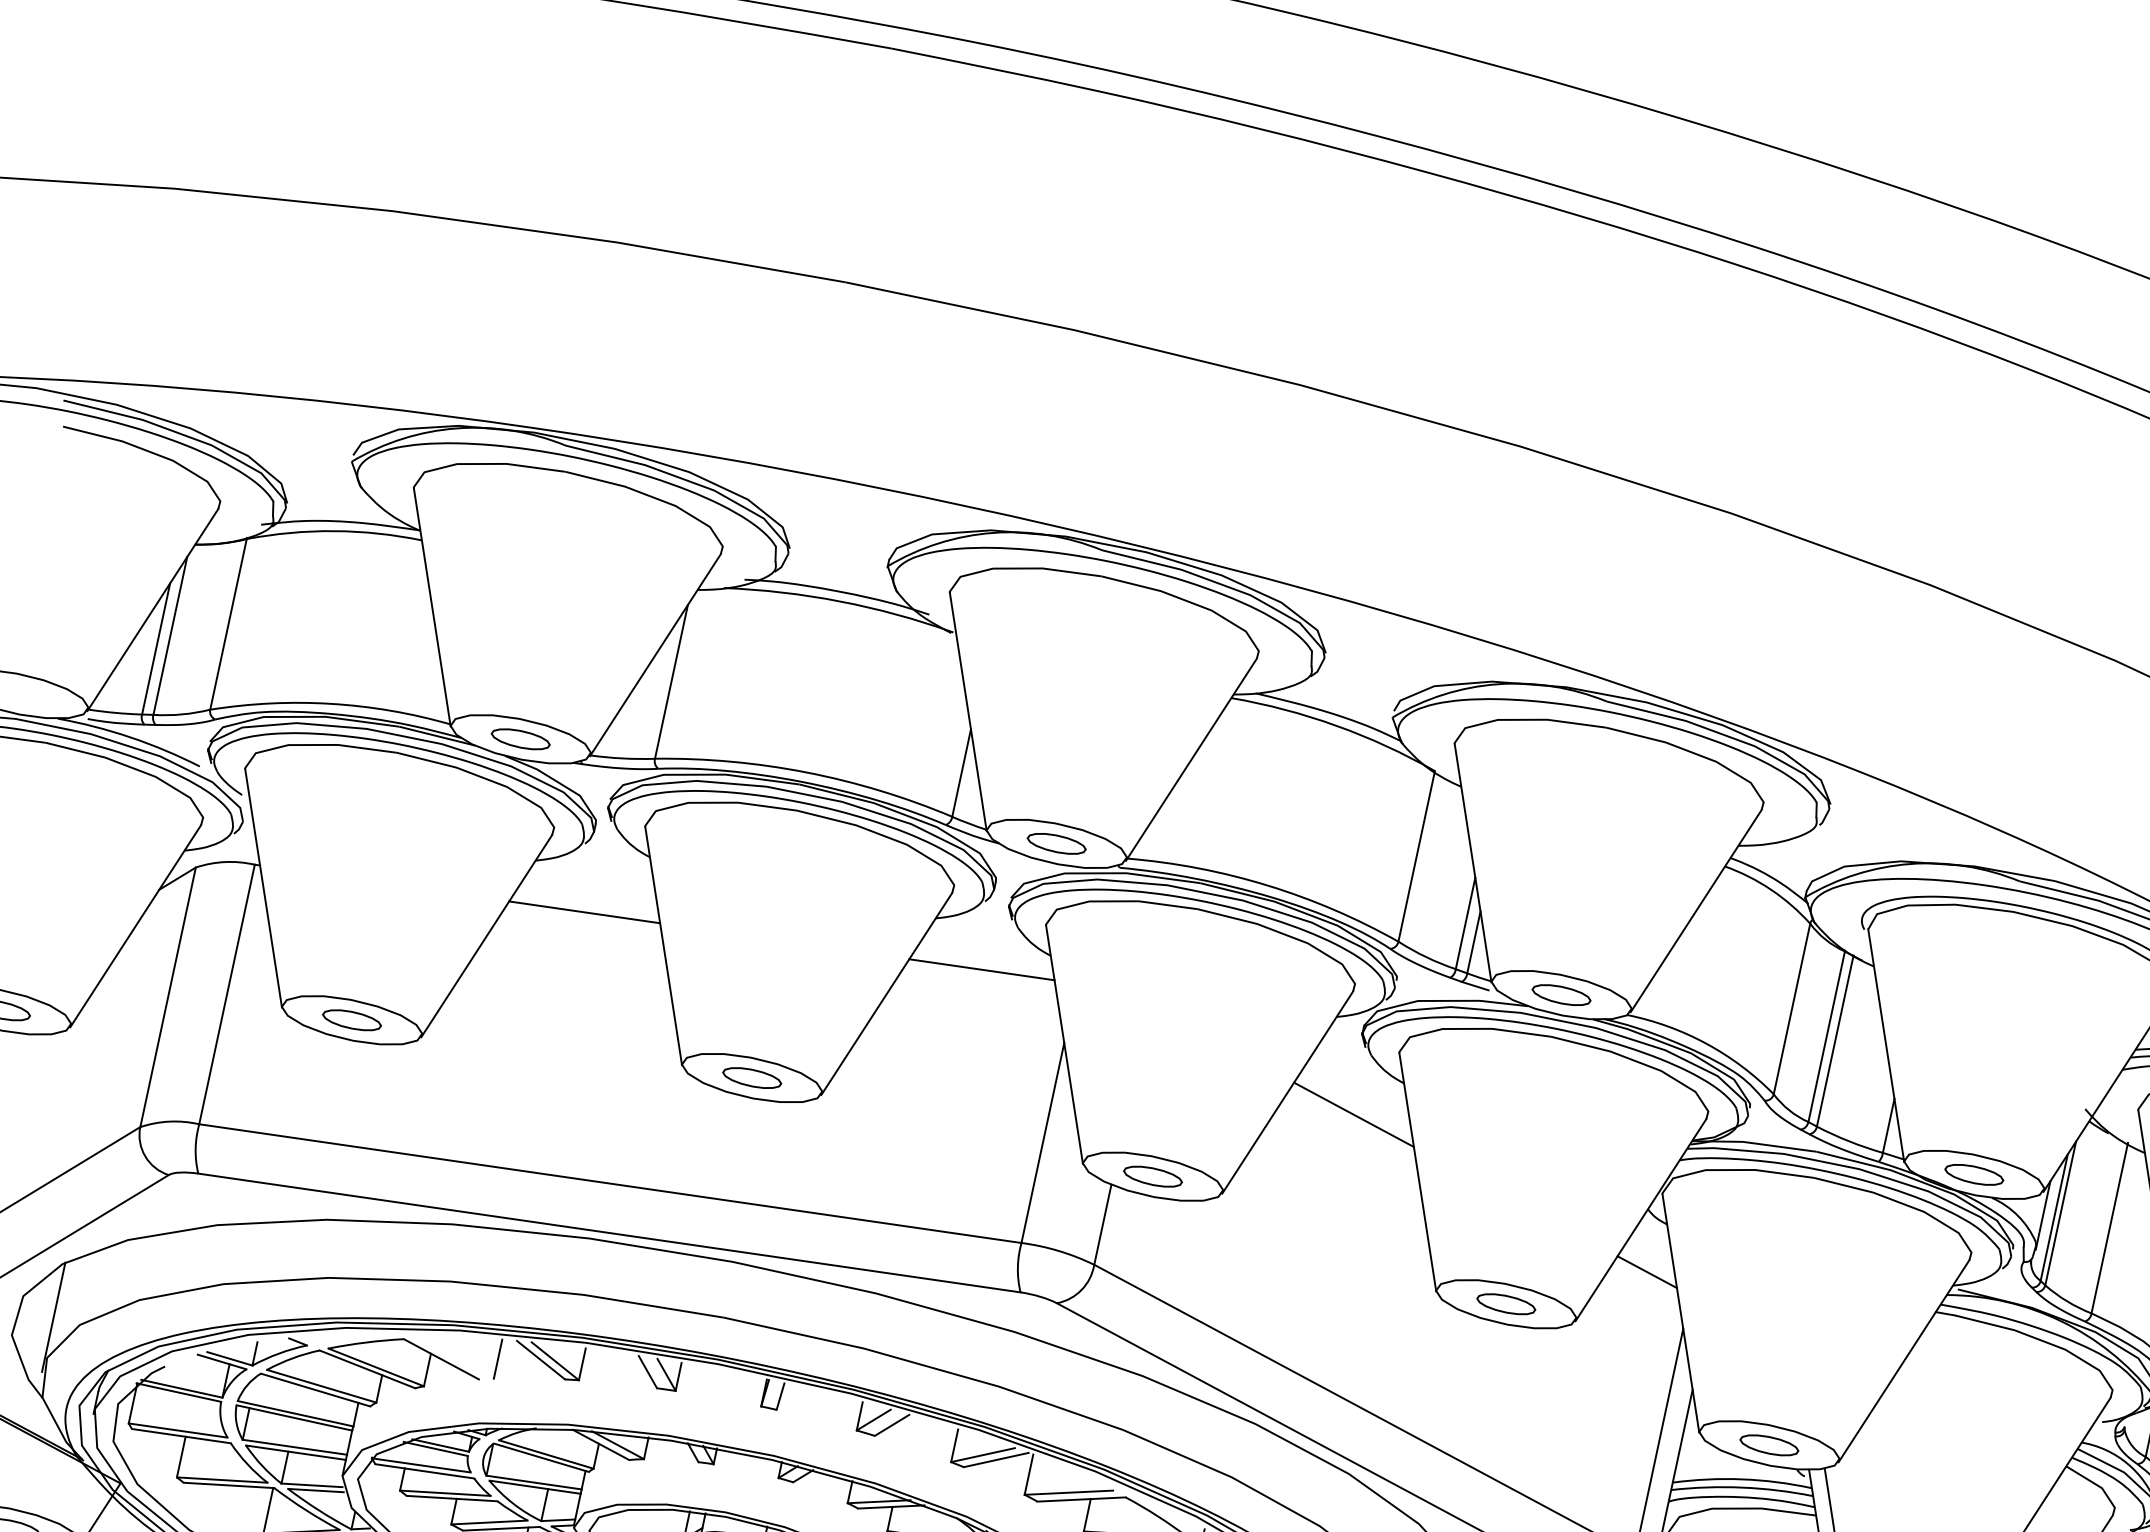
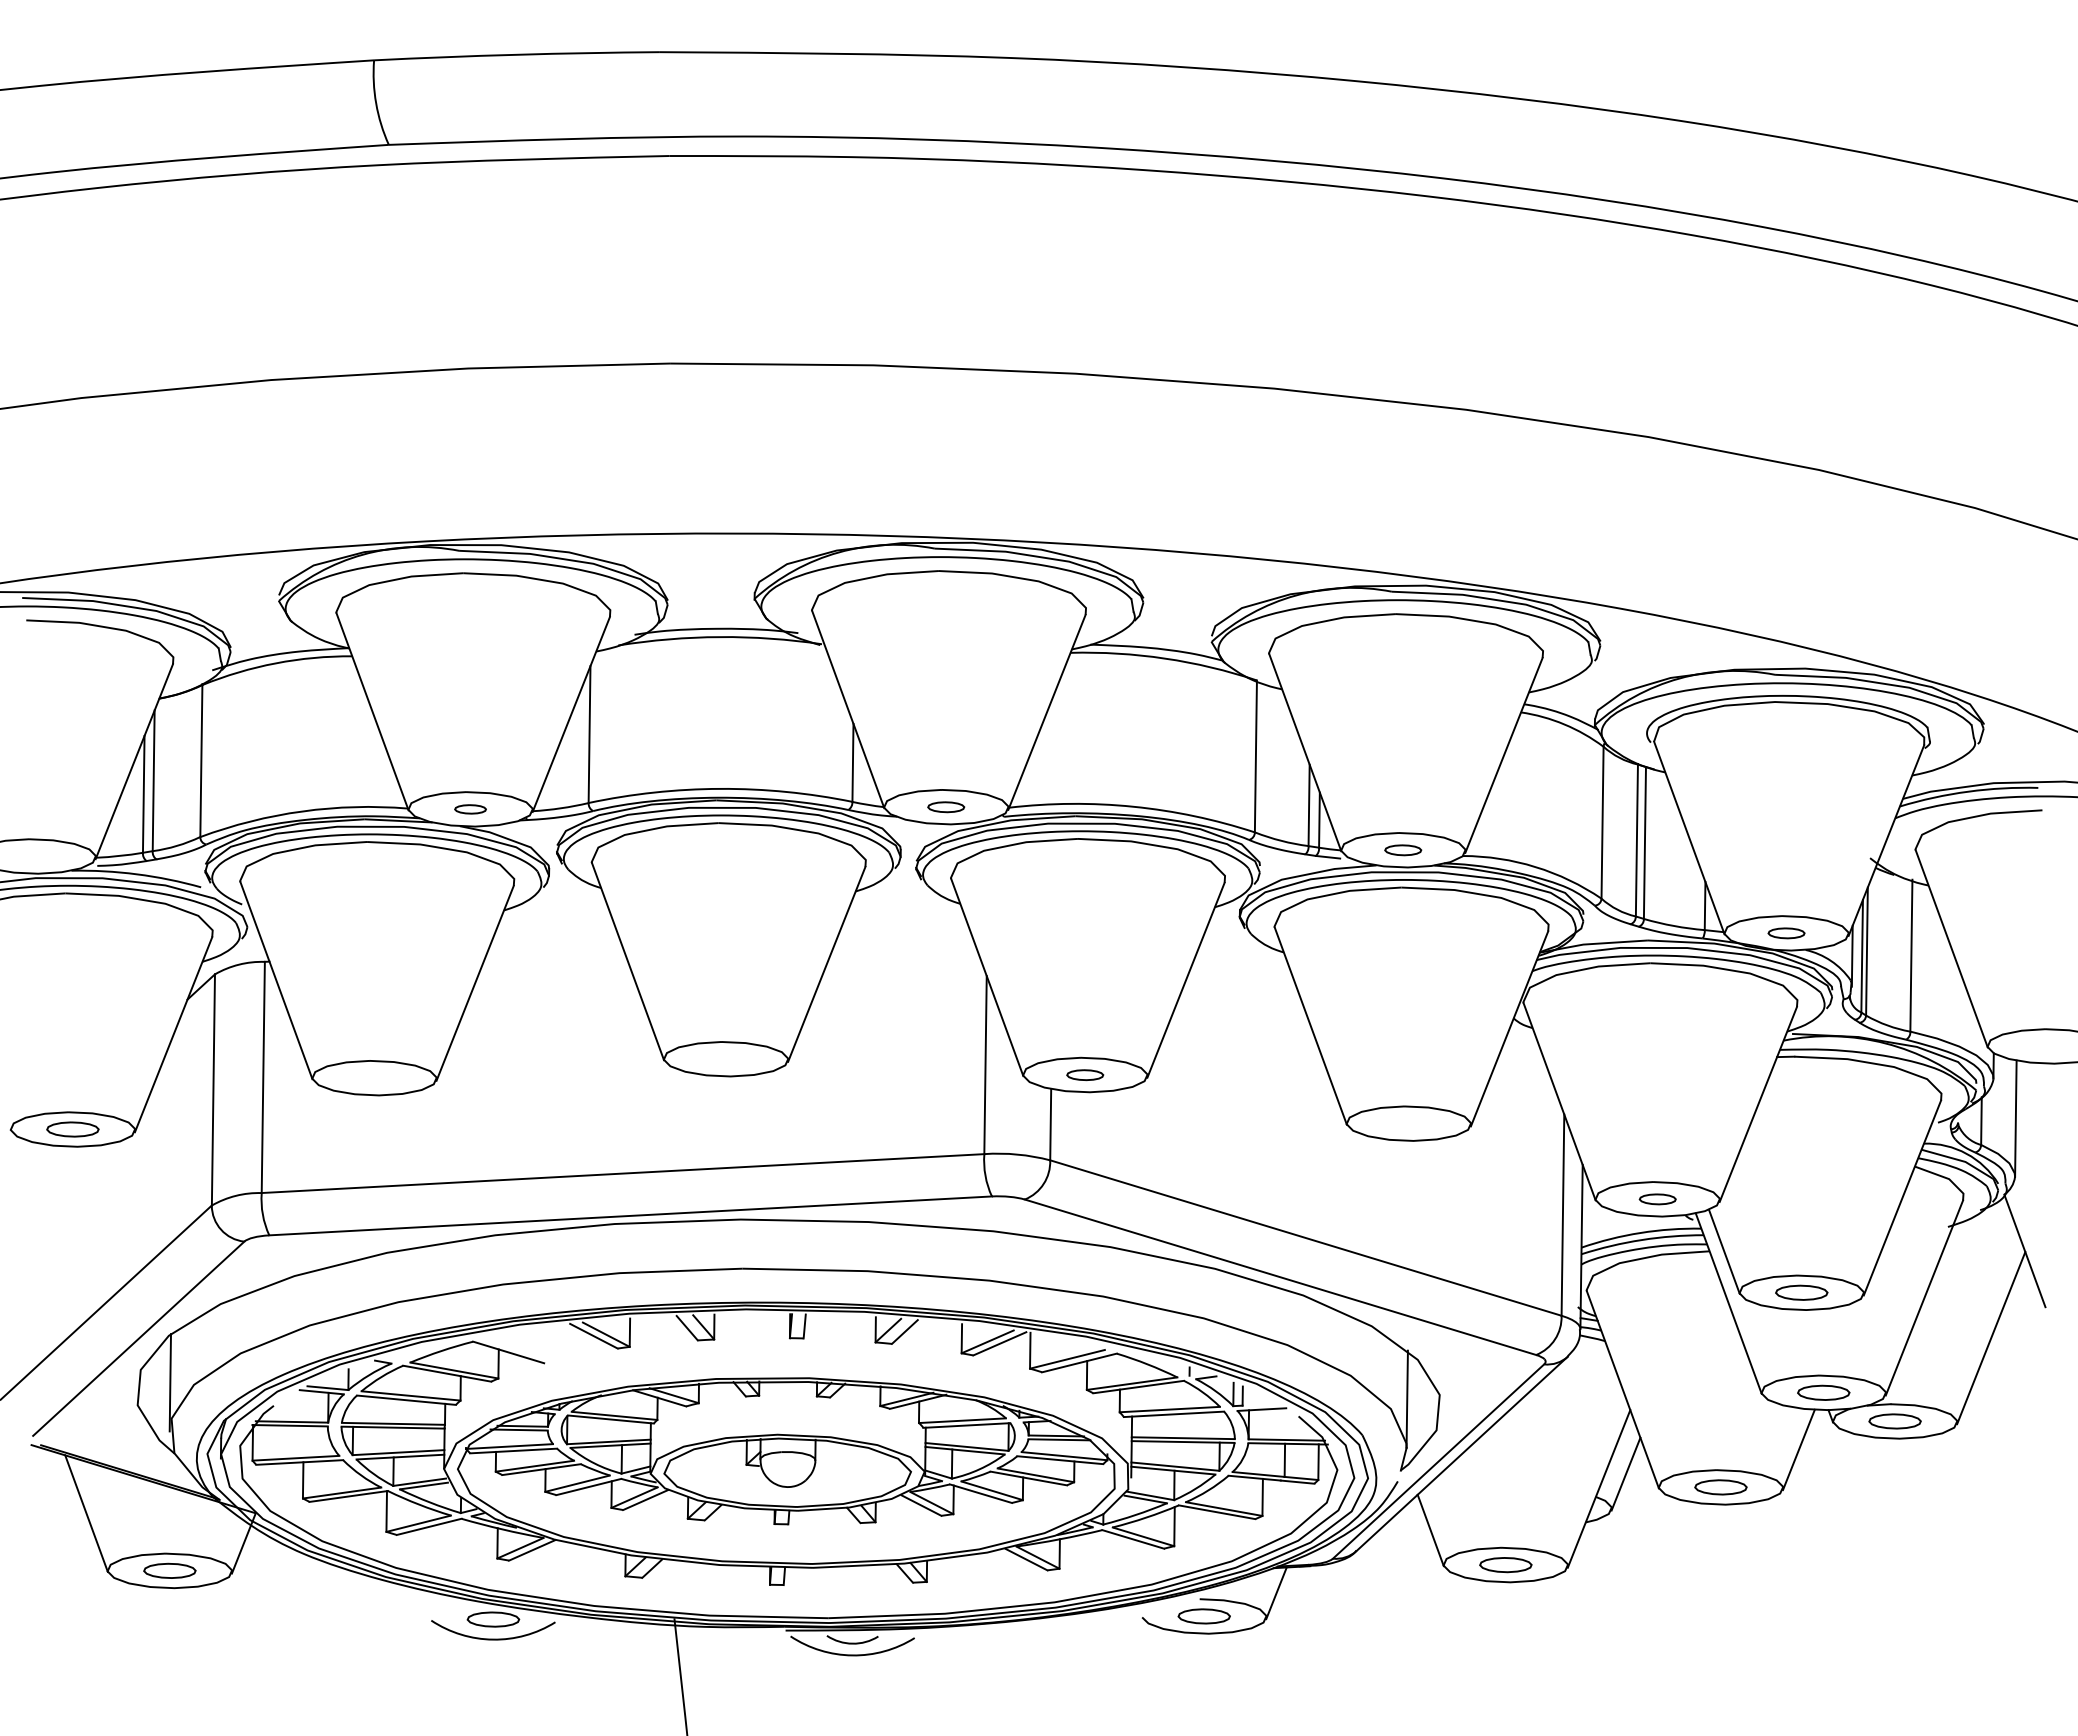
part: (520, 739) -> (470, 809), size x0.6
part: (1055, 844) -> (945, 807), size x0.7
line: (584, 911) -> (554, 945), removed
line: (981, 969) -> (903, 927), removed
part: (1560, 995) -> (1402, 850), size x0.7
part: (351, 1020) -> (374, 1078), removed
part: (751, 1078) -> (725, 1059), removed
line: (1354, 1114) -> (1246, 987), removed
part: (1974, 1175) -> (1786, 933), size x0.7
part: (1151, 1177) -> (1084, 1075), size x0.7
line: (1647, 1271) -> (1523, 1071), removed
part: (1505, 1303) -> (1408, 1123), removed
line: (497, 1358) -> (556, 1342), removed
part: (1769, 1445) -> (1657, 1199), size x0.7

